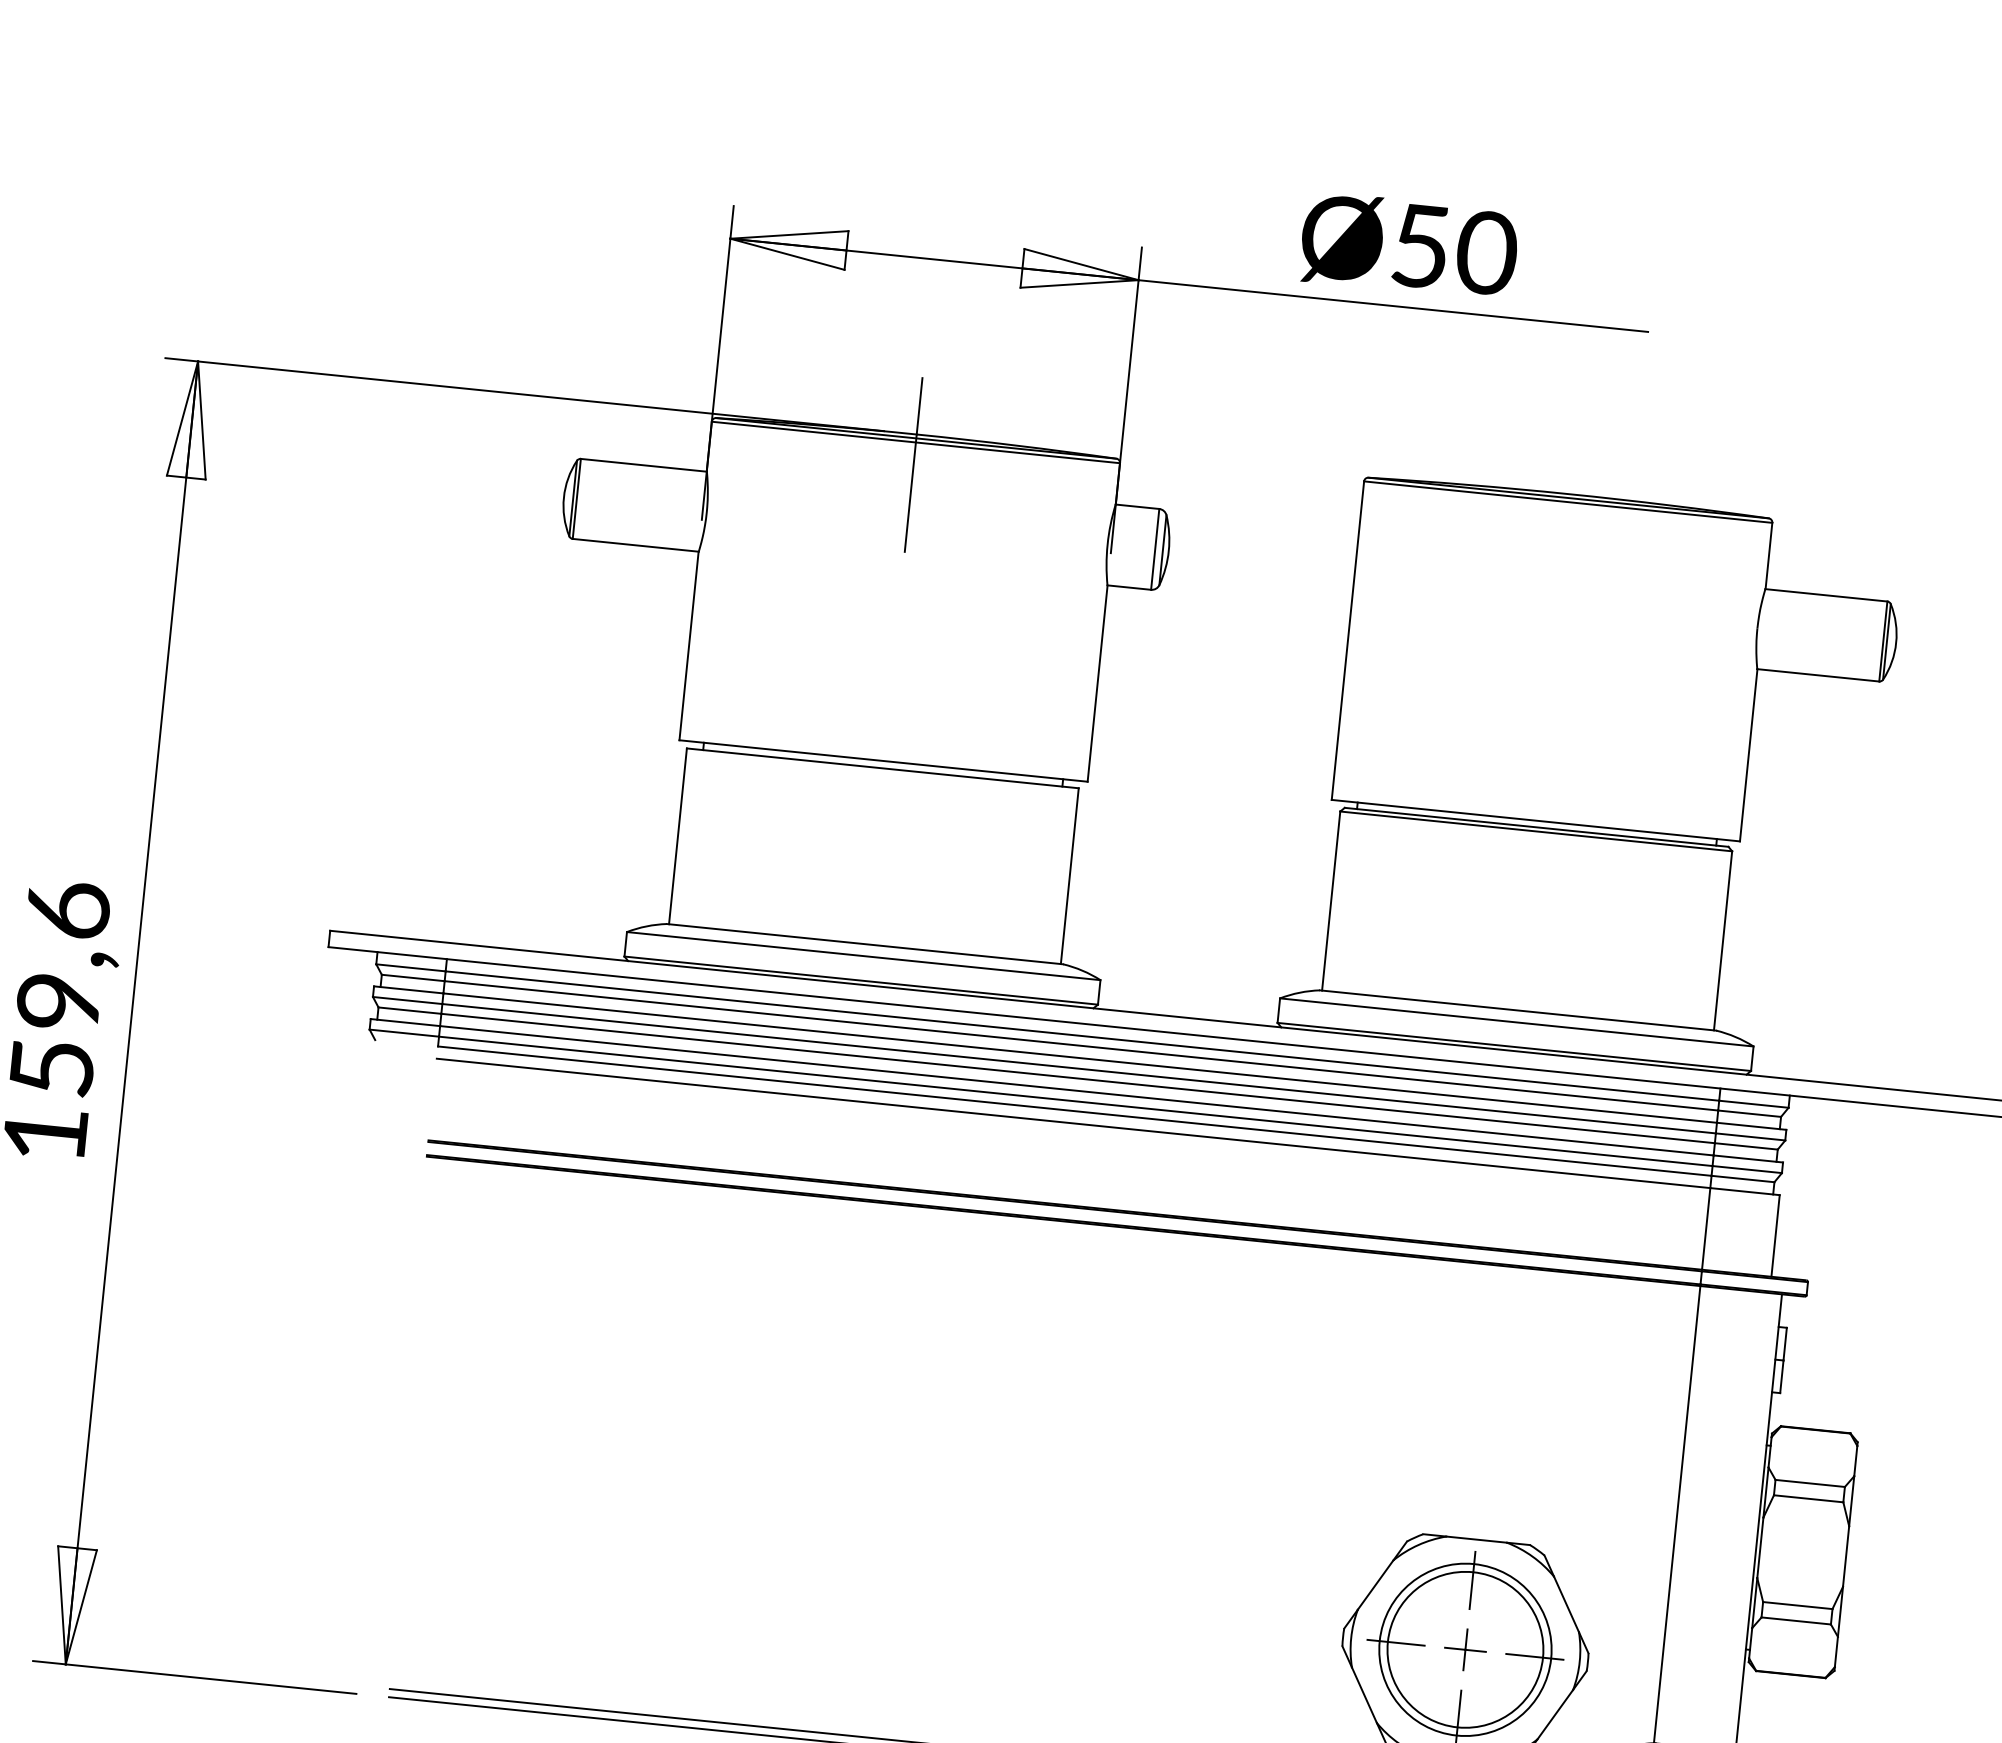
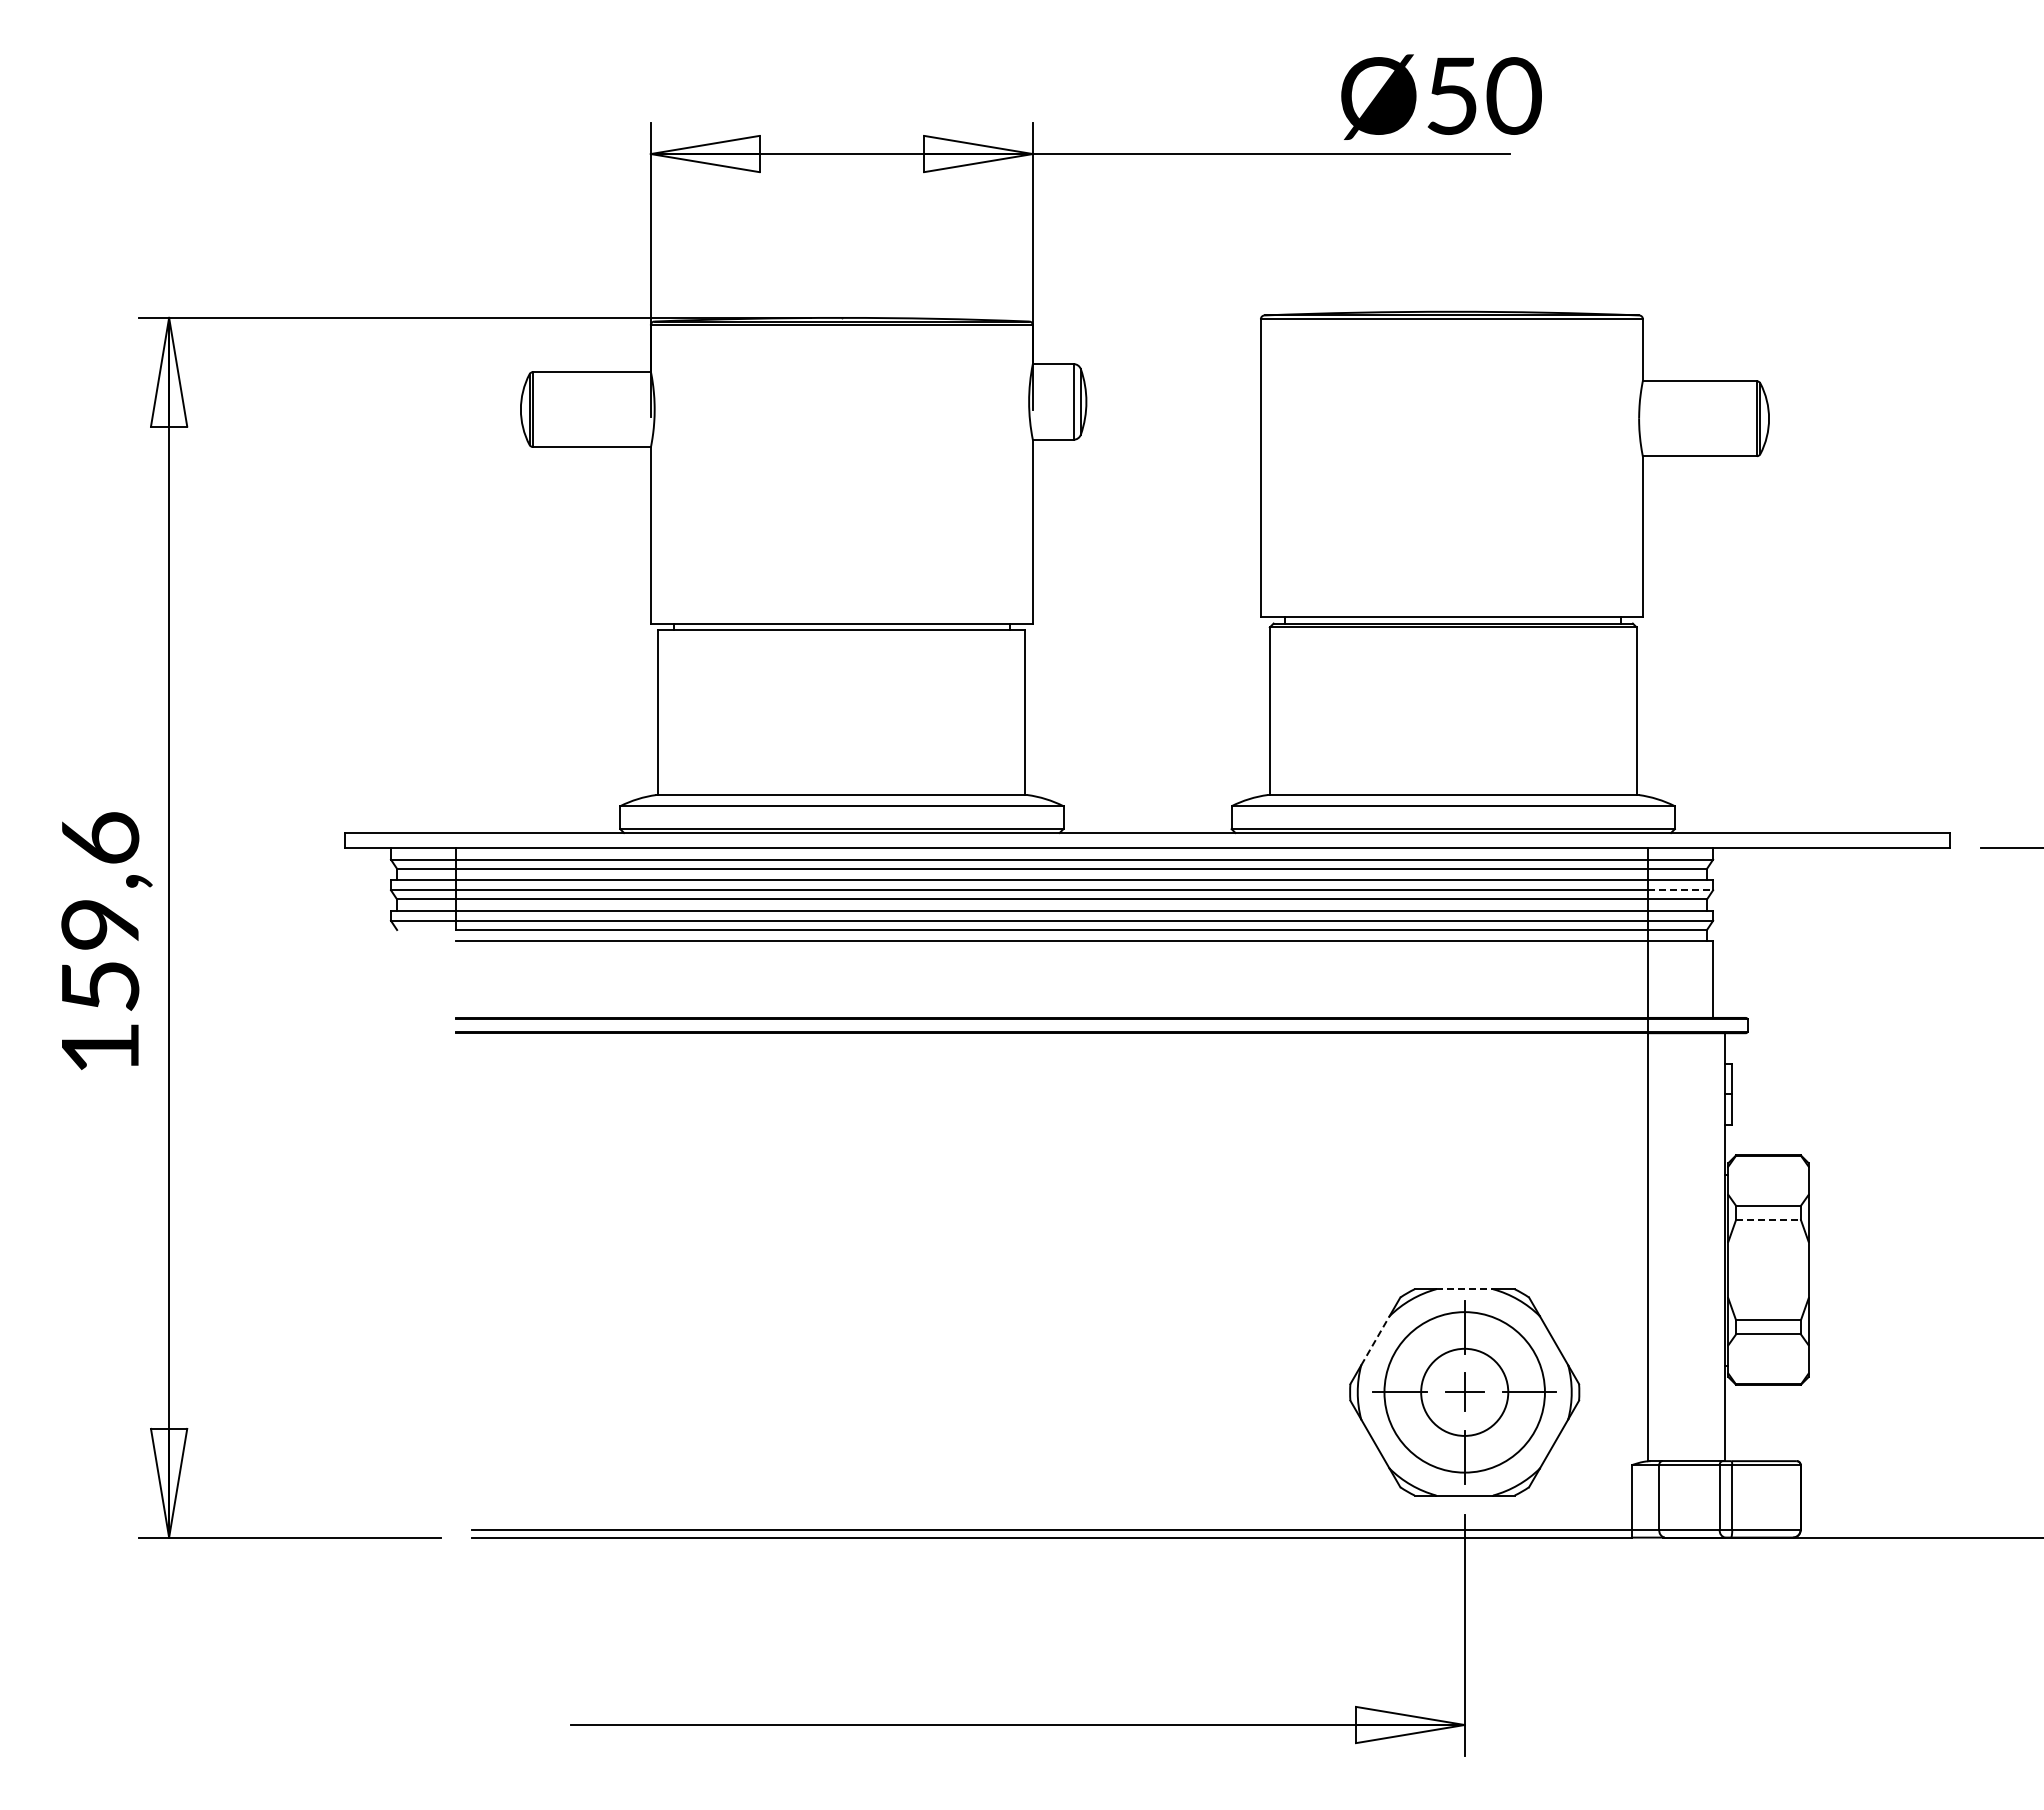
text: (1409, 245) -> (1441, 96), moved
line: (913, 464) -> (841, 346), removed
line: (1751, 1137) -> (1681, 890), solid -> dashed
line: (1809, 1499) -> (1769, 1220), solid -> dashed
line: (1477, 1540) -> (1465, 1289), solid -> dashed
line: (1375, 1584) -> (1375, 1340), solid -> dashed
circle: (1465, 1648) -> (1464, 1391), size x0.6

